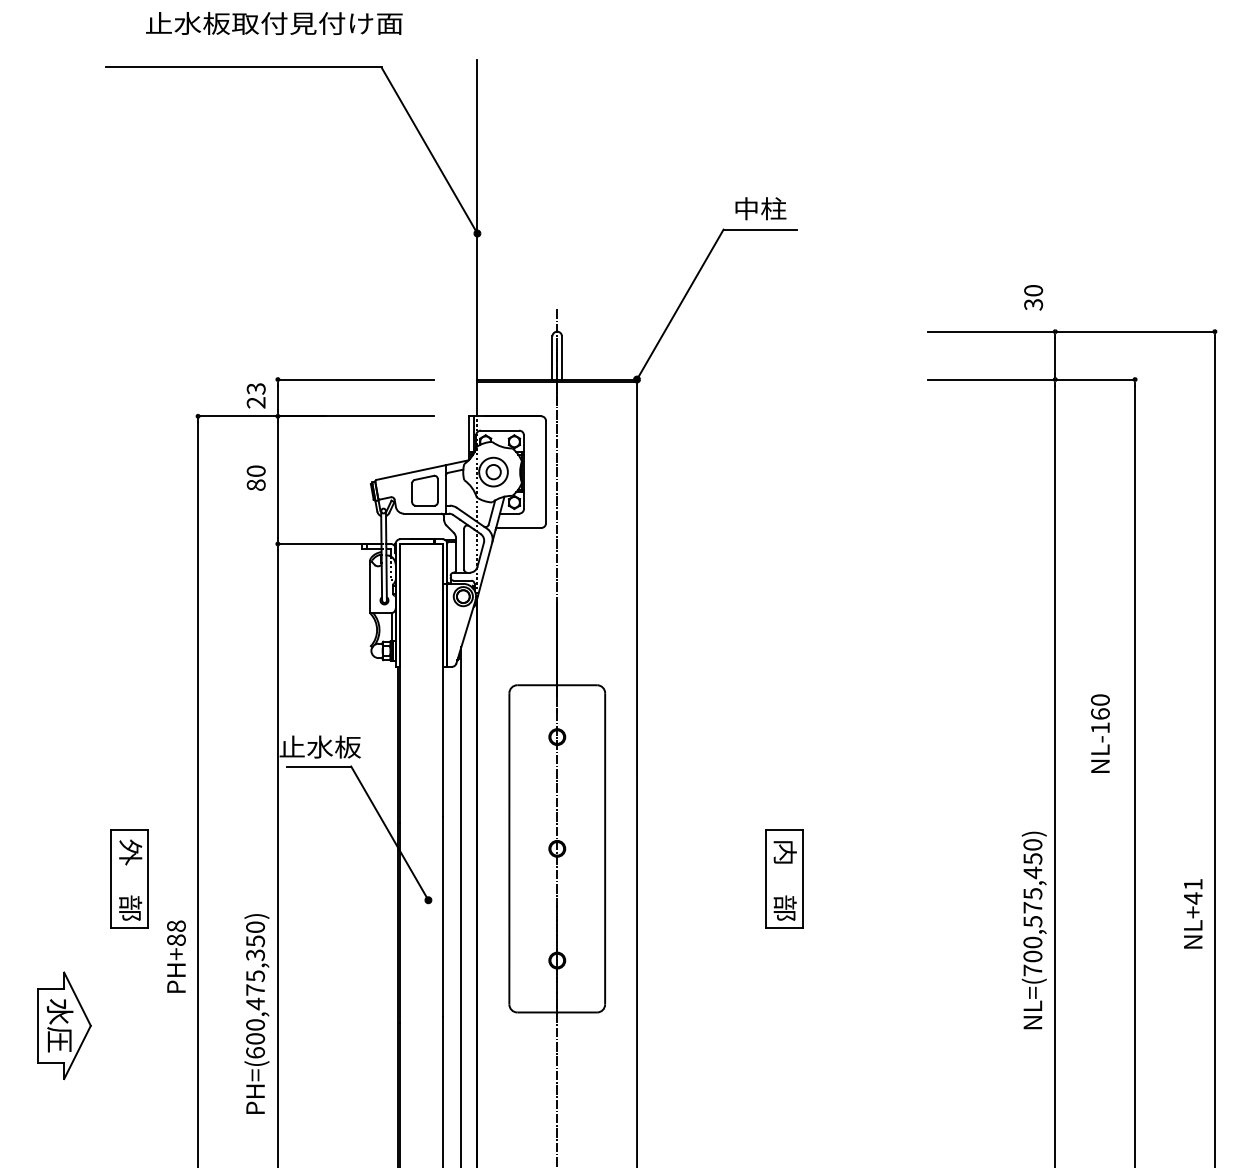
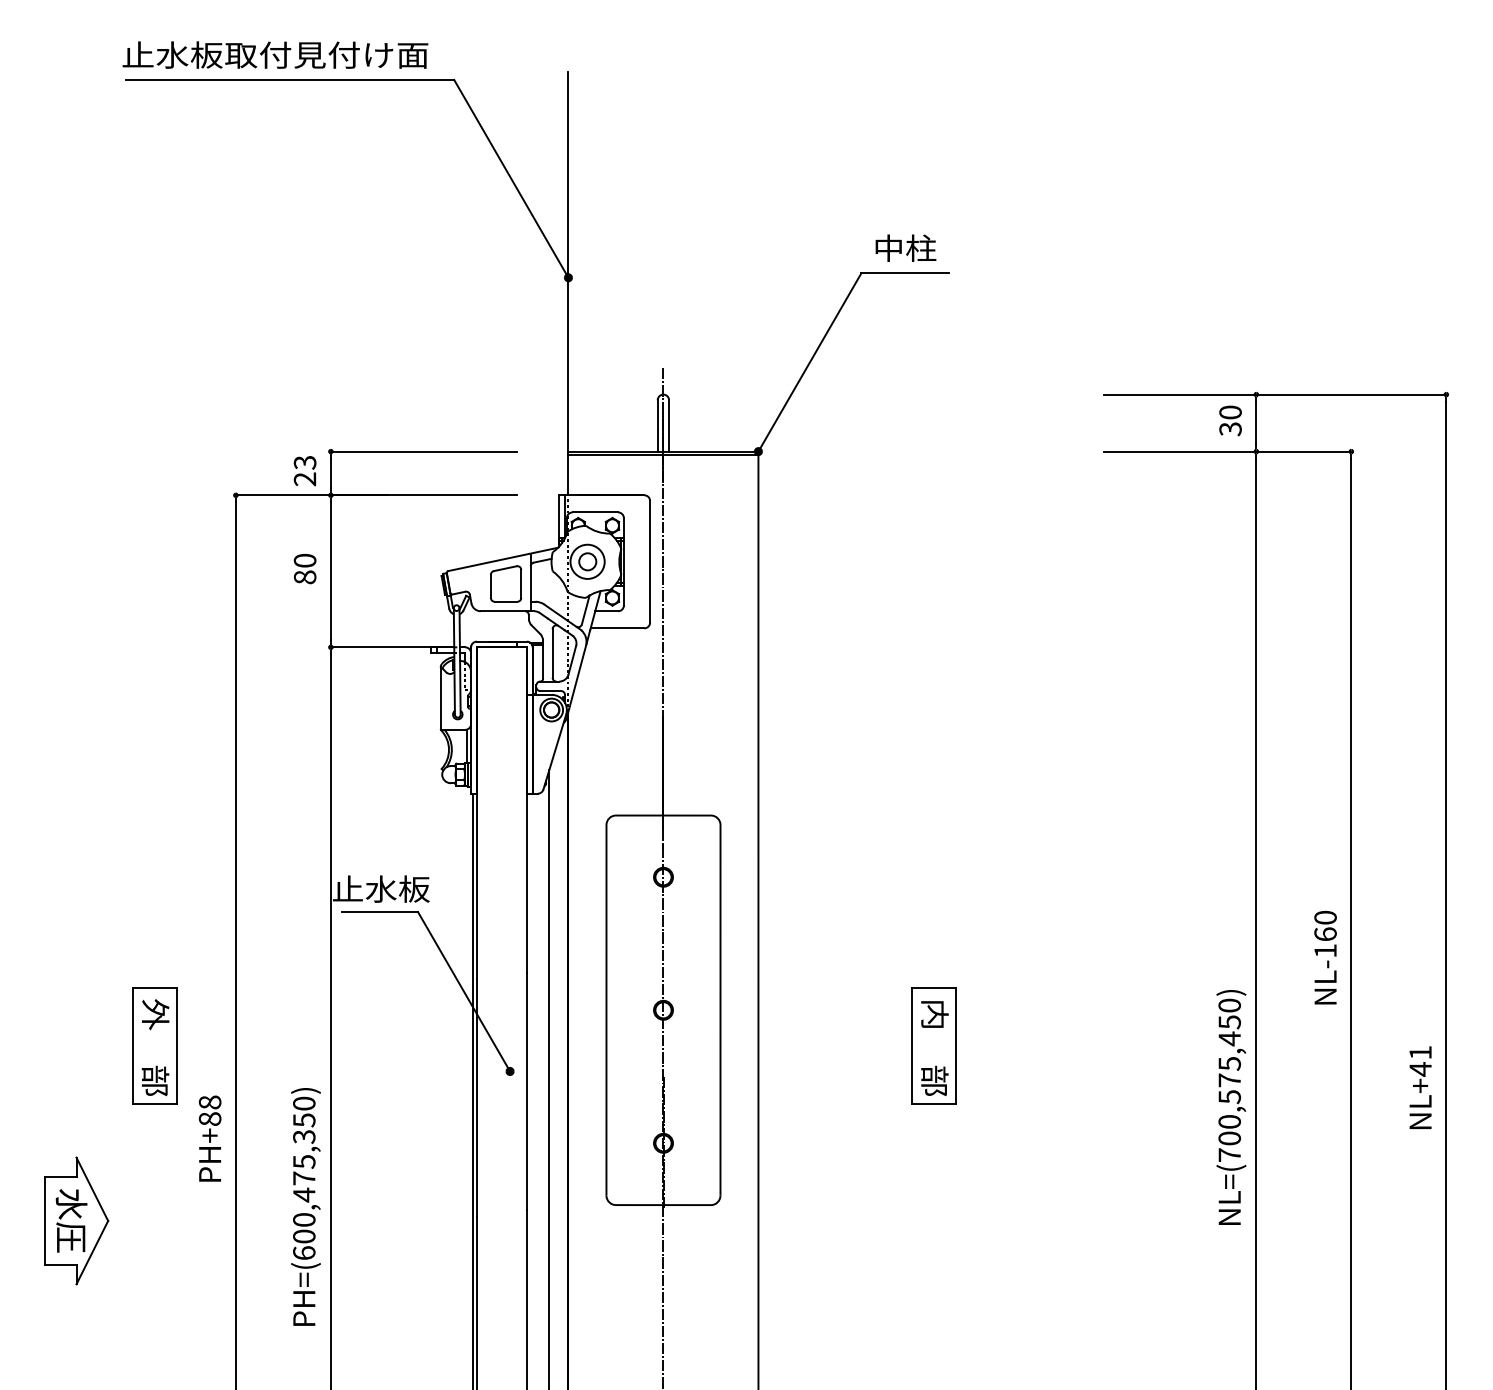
text: (274, 23) -> (275, 55), moved
text: (1033, 297) -> (1230, 420), moved
text: (1100, 733) -> (1325, 957), moved

